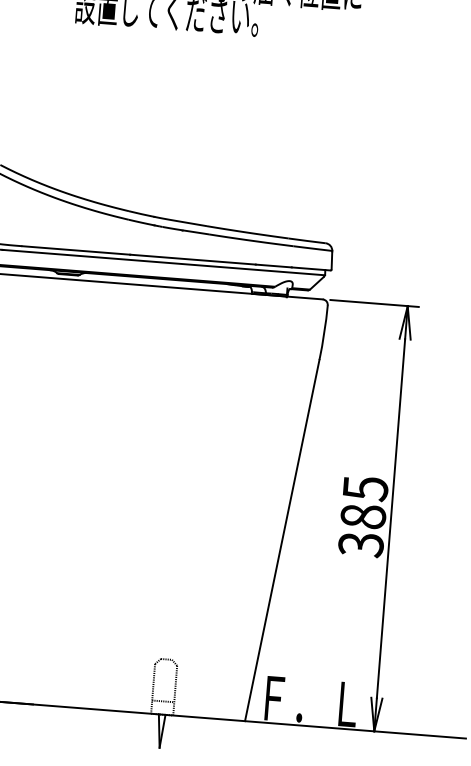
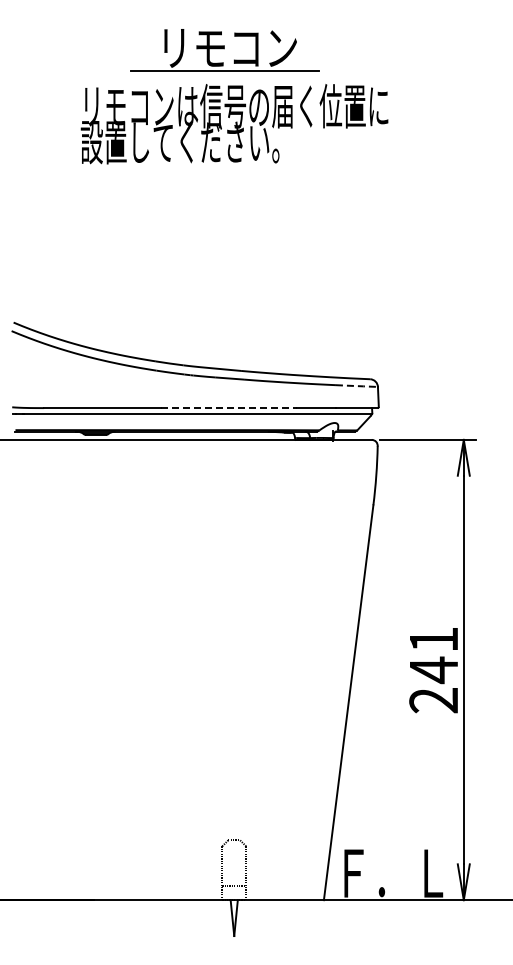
line: (312, 248) -> (356, 386), solid -> dashed
line: (192, 259) -> (228, 408), solid -> dashed
text: (362, 516) -> (433, 670), 385 -> 241

